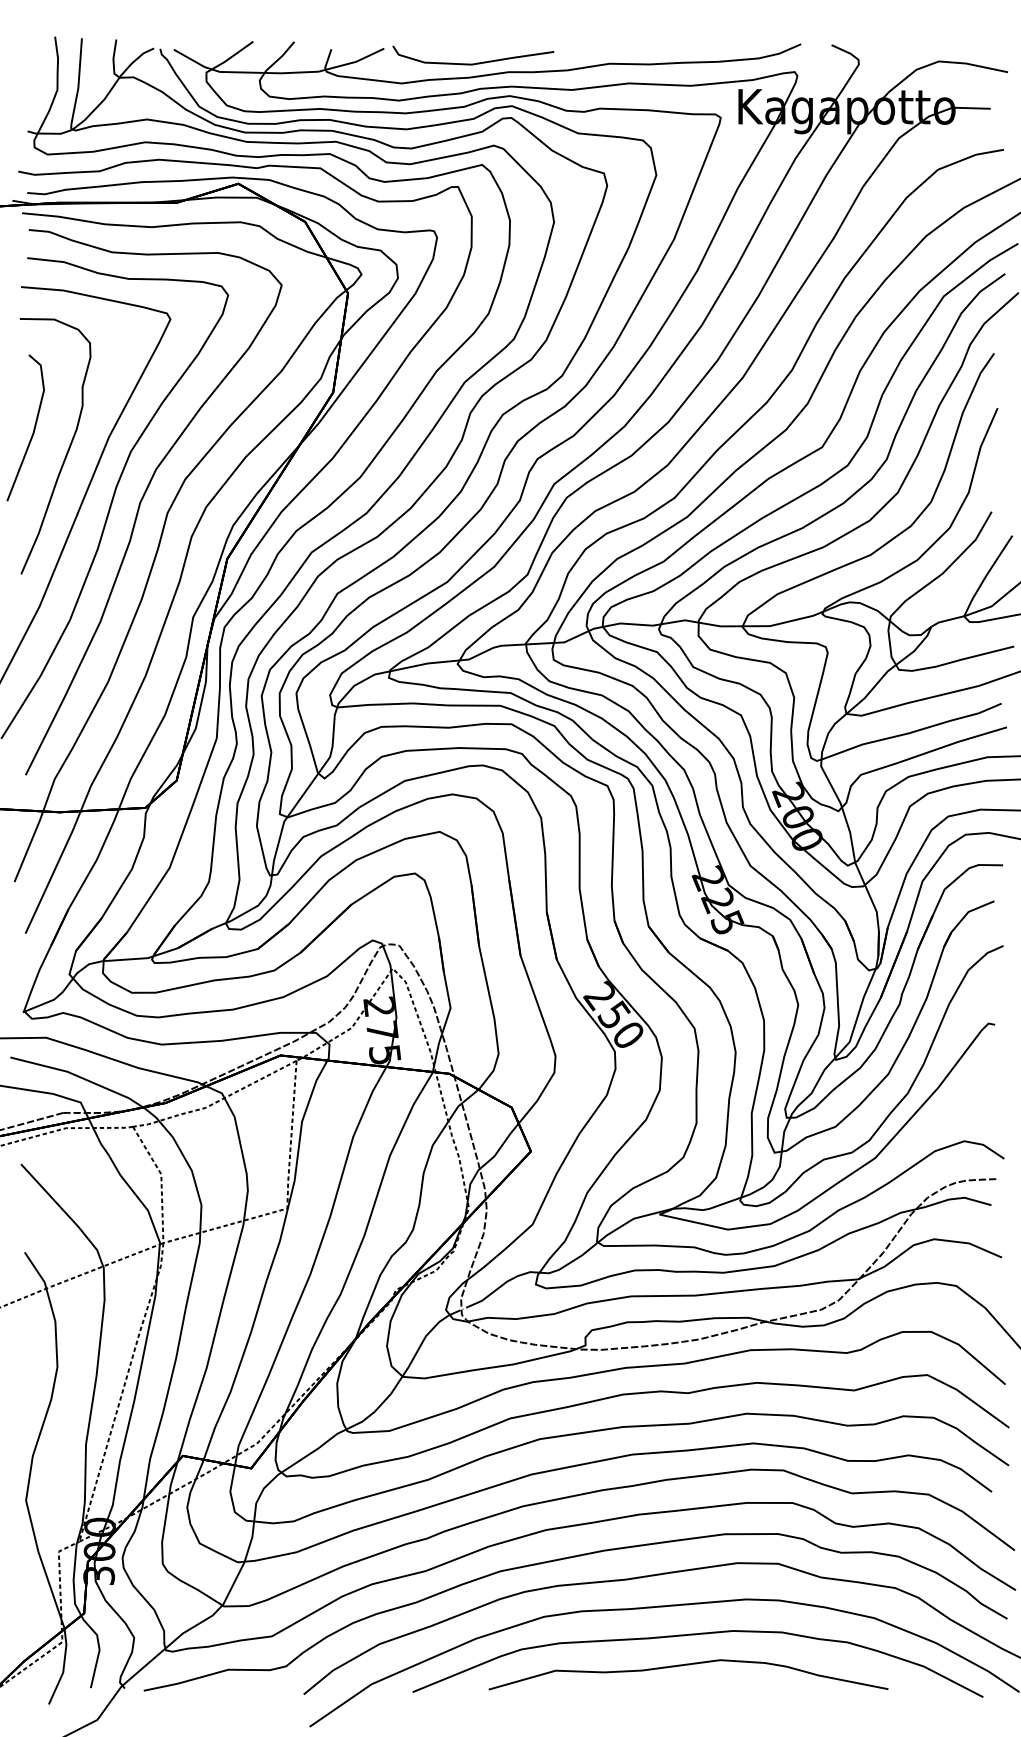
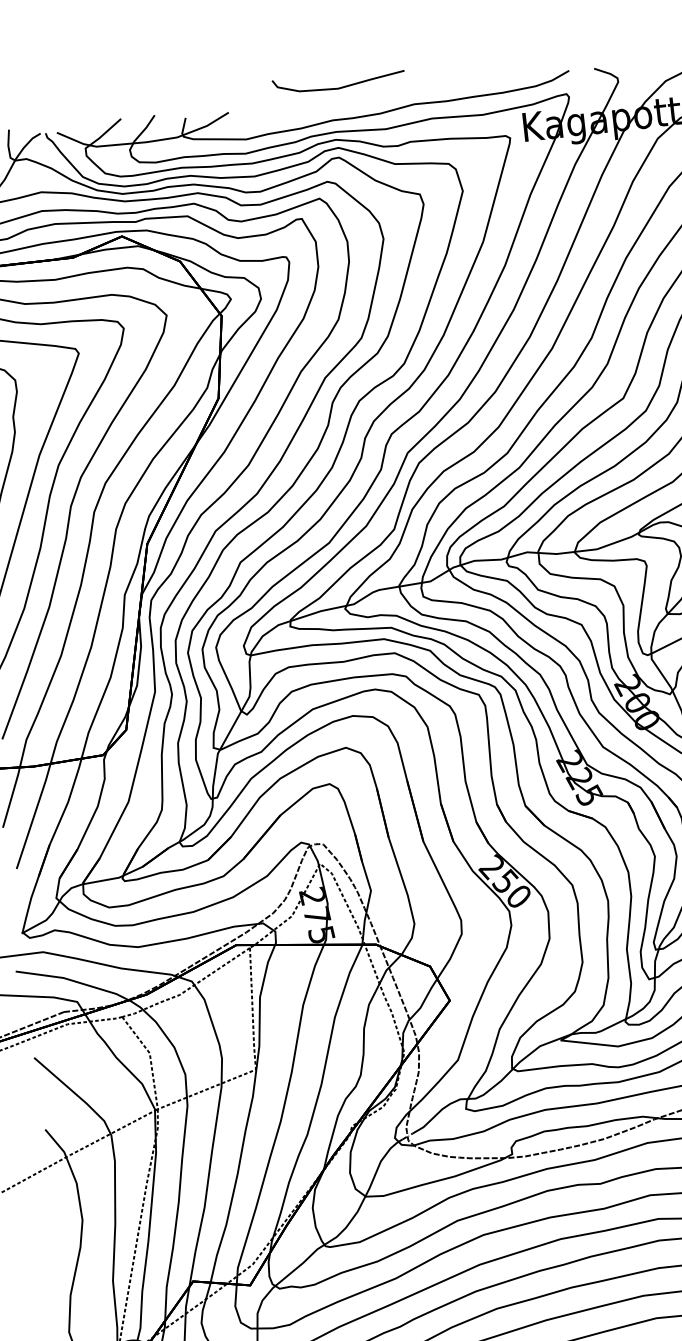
curve: (476, 62) -> (341, 86), moved

